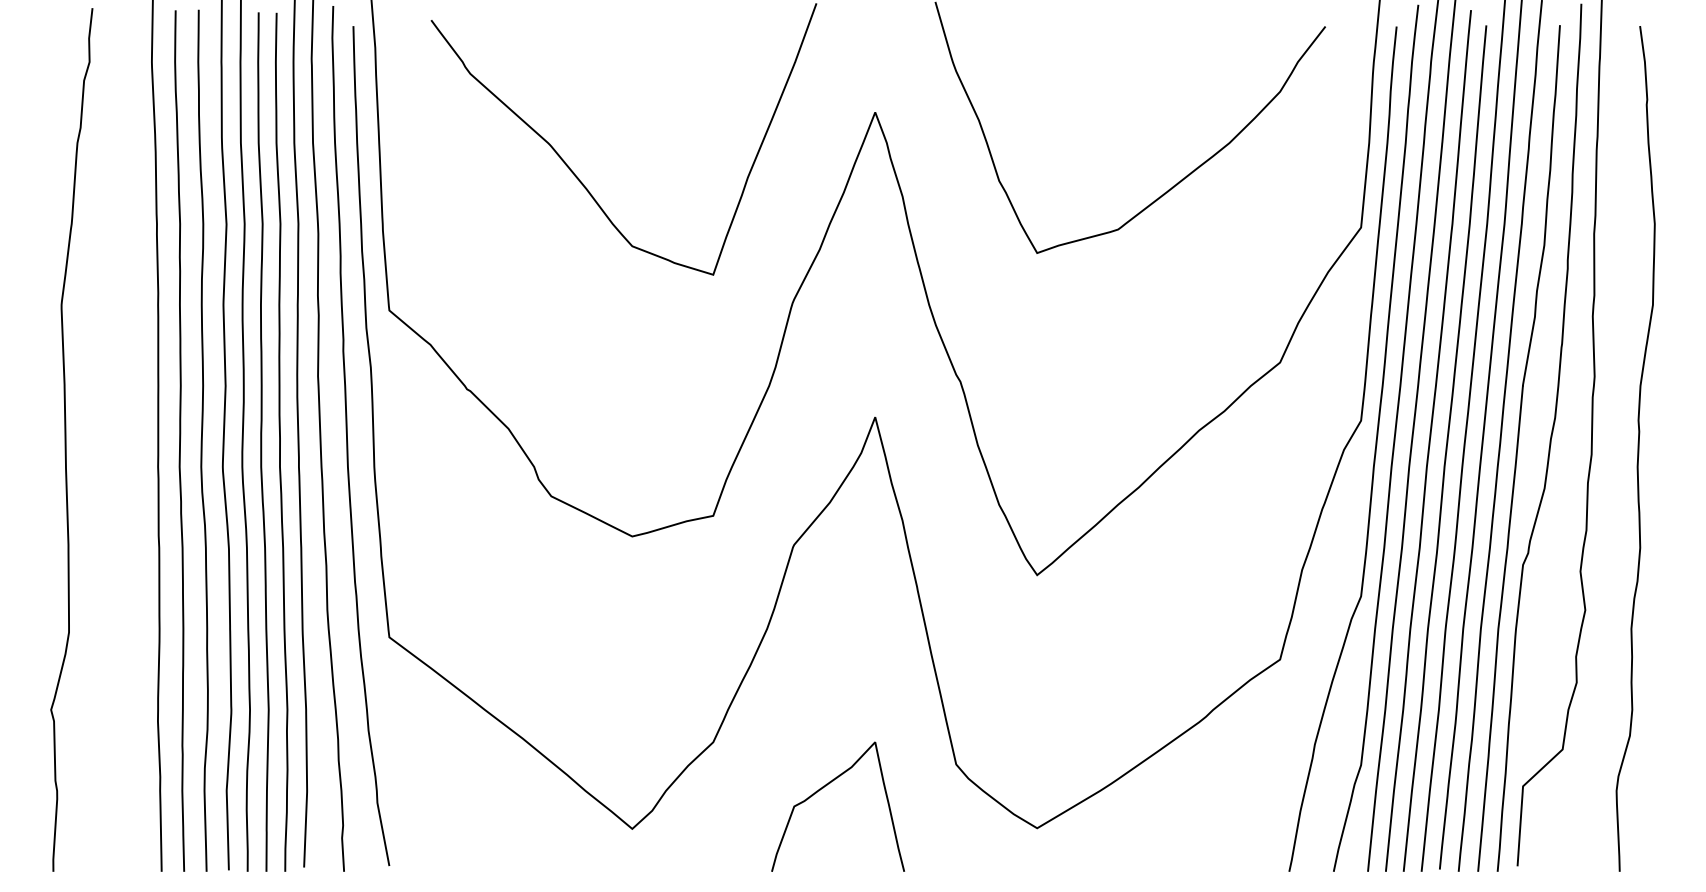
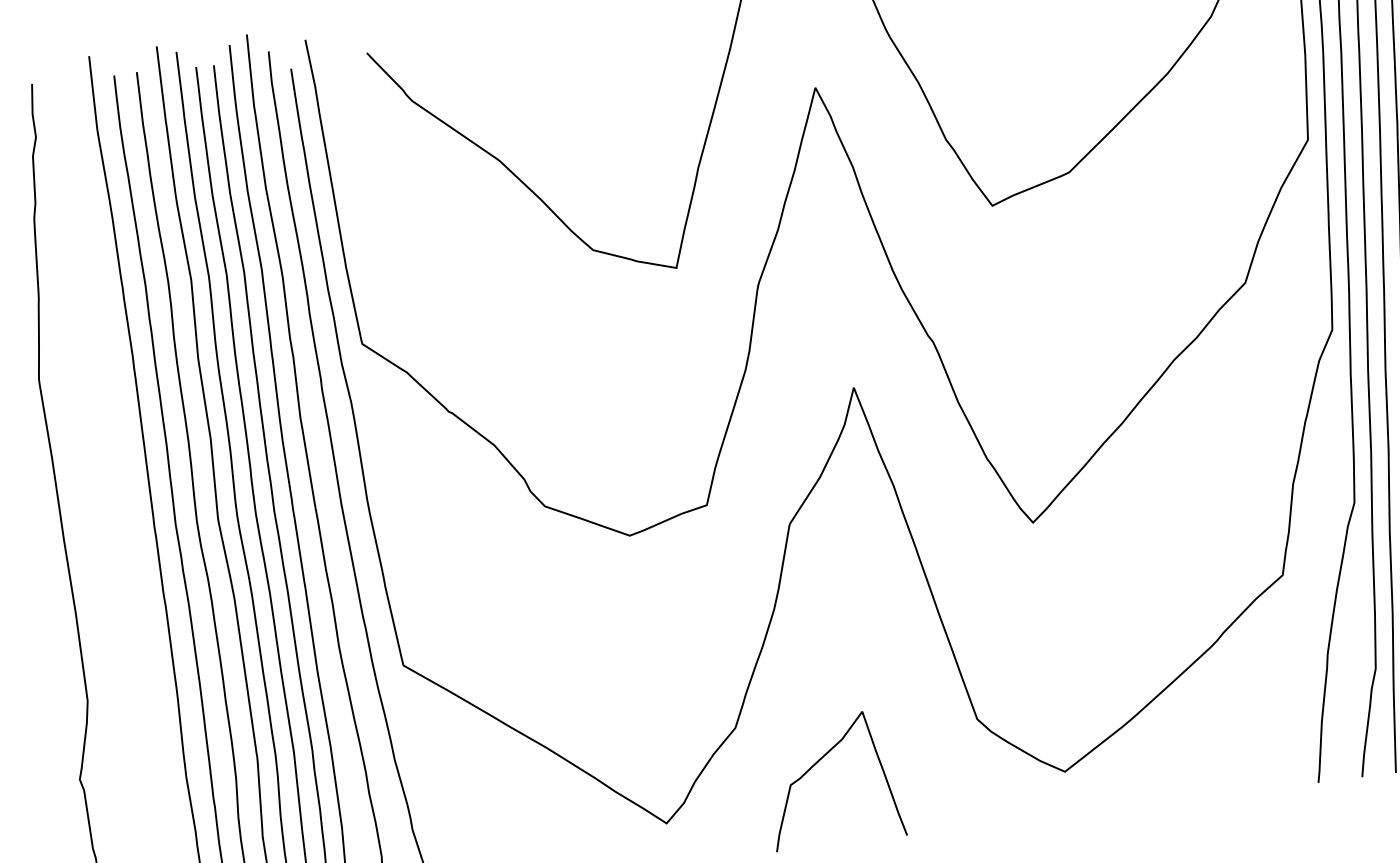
curve: (826, 786) -> (819, 761), moved

